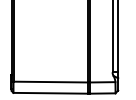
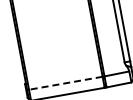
line: (50, 82) -> (65, 83), solid -> dashed

